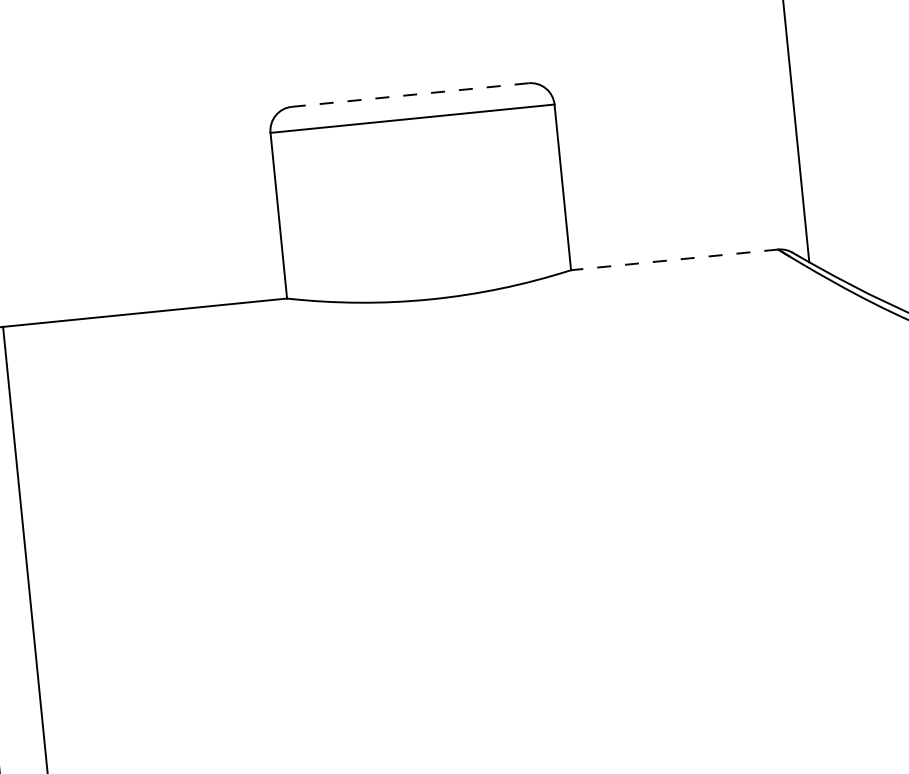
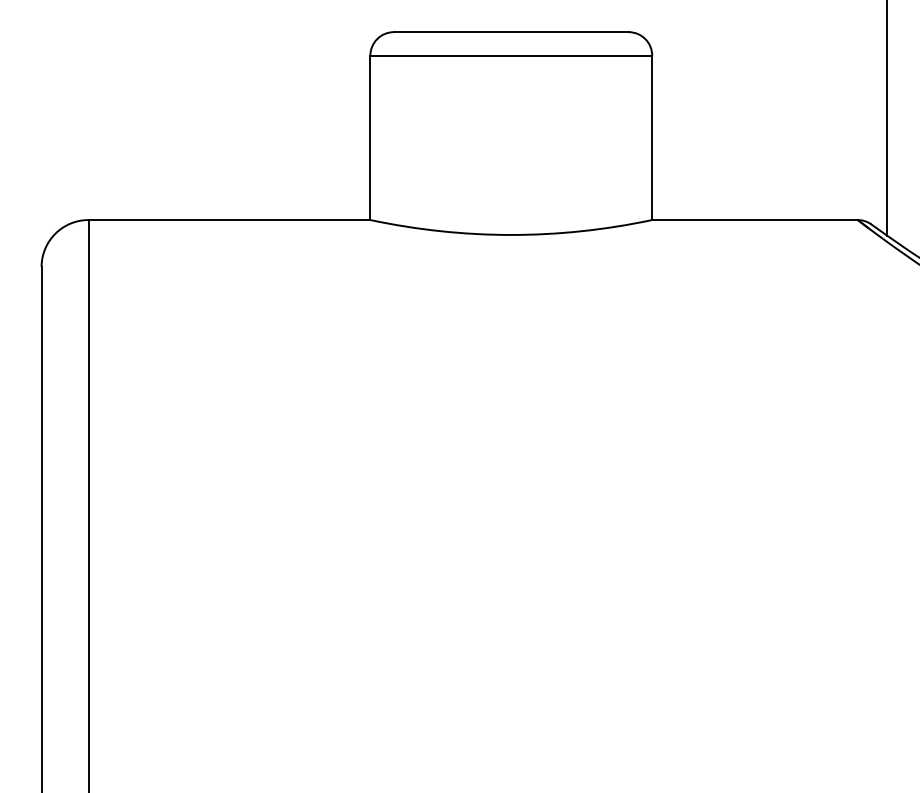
line: (410, 95) -> (511, 32), dashed -> solid
line: (674, 260) -> (754, 220), dashed -> solid

